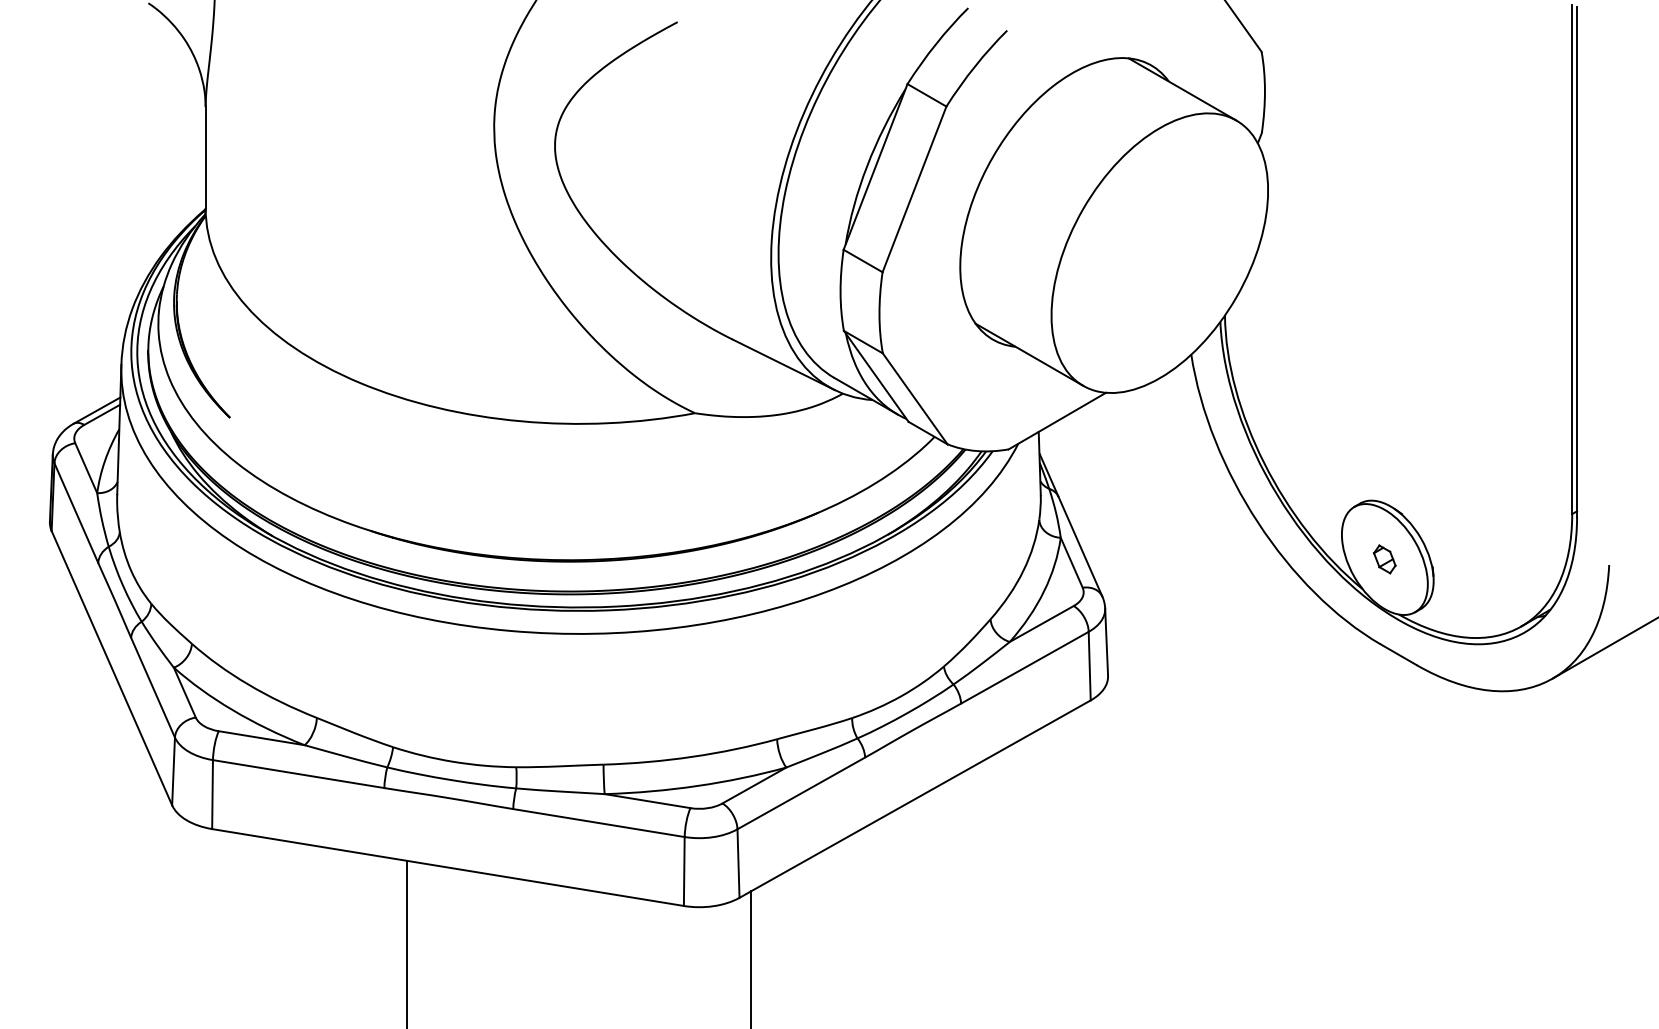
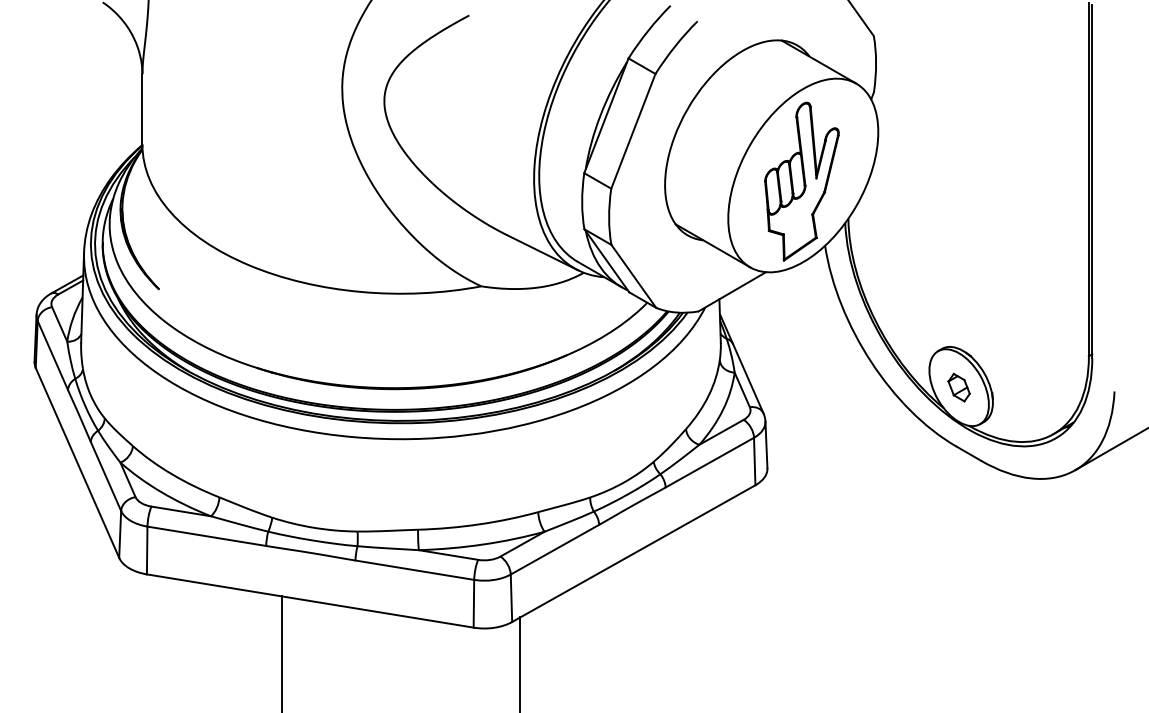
part: (1157, 261) -> (801, 181), added
part: (1383, 559) -> (958, 387), size x1.43

